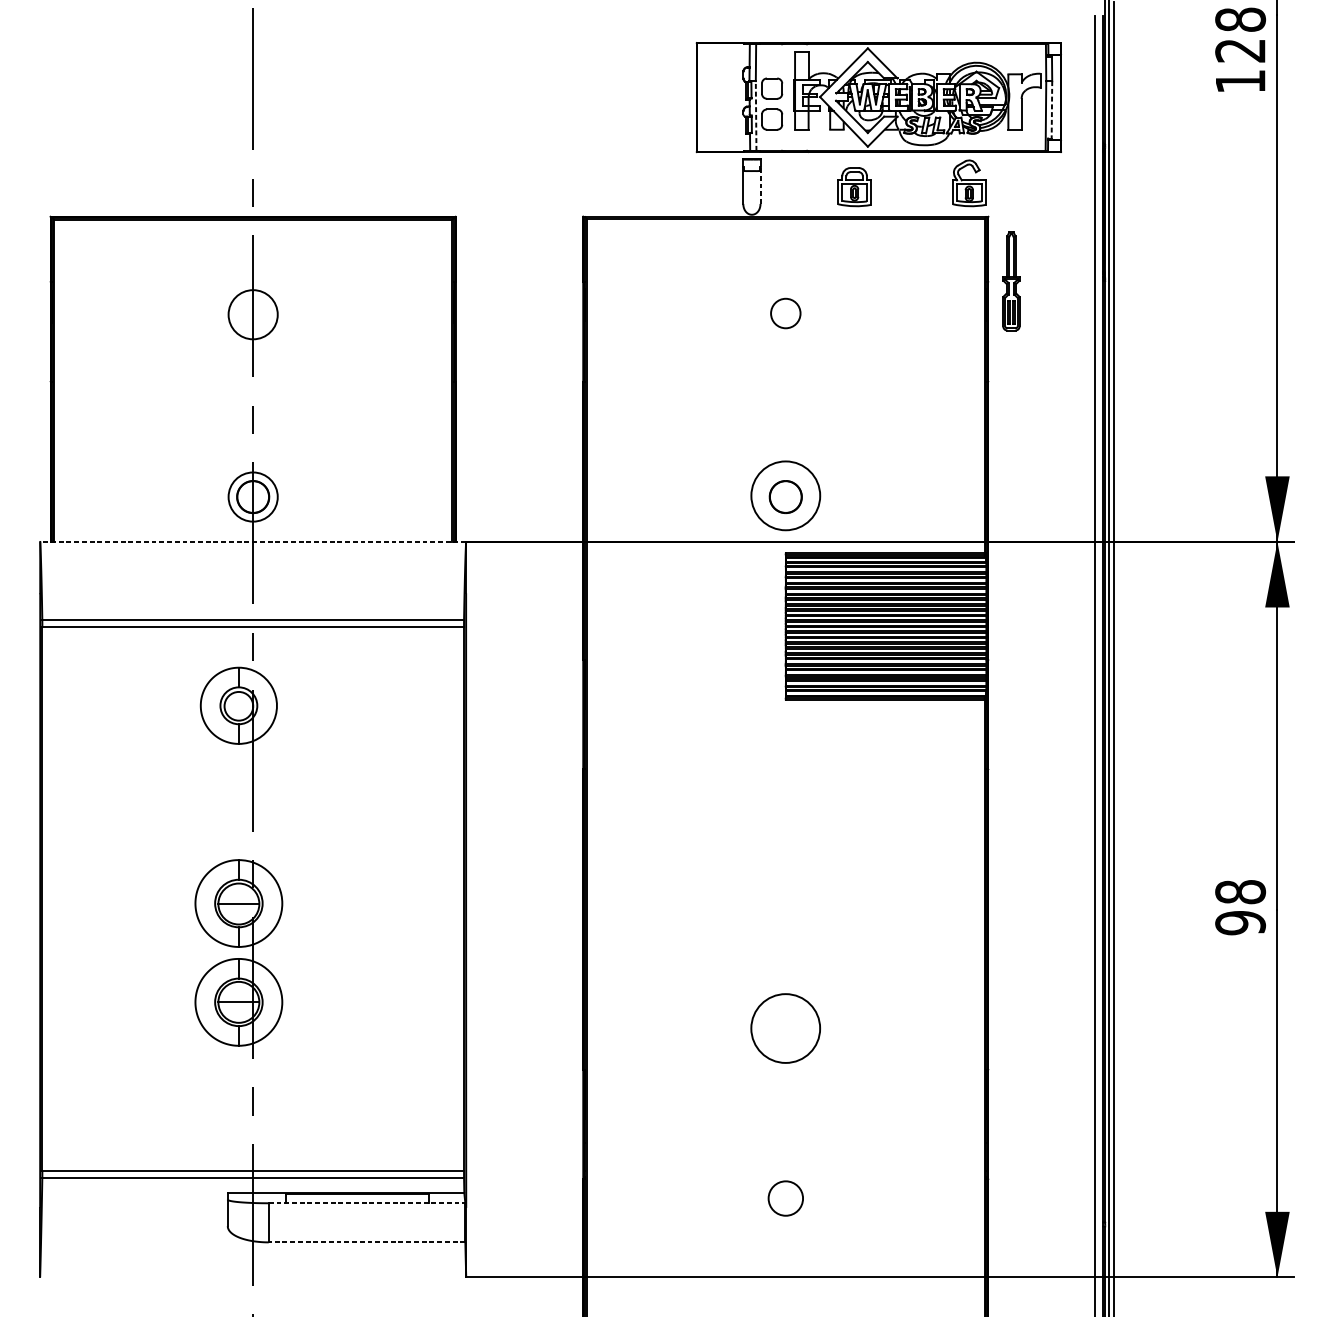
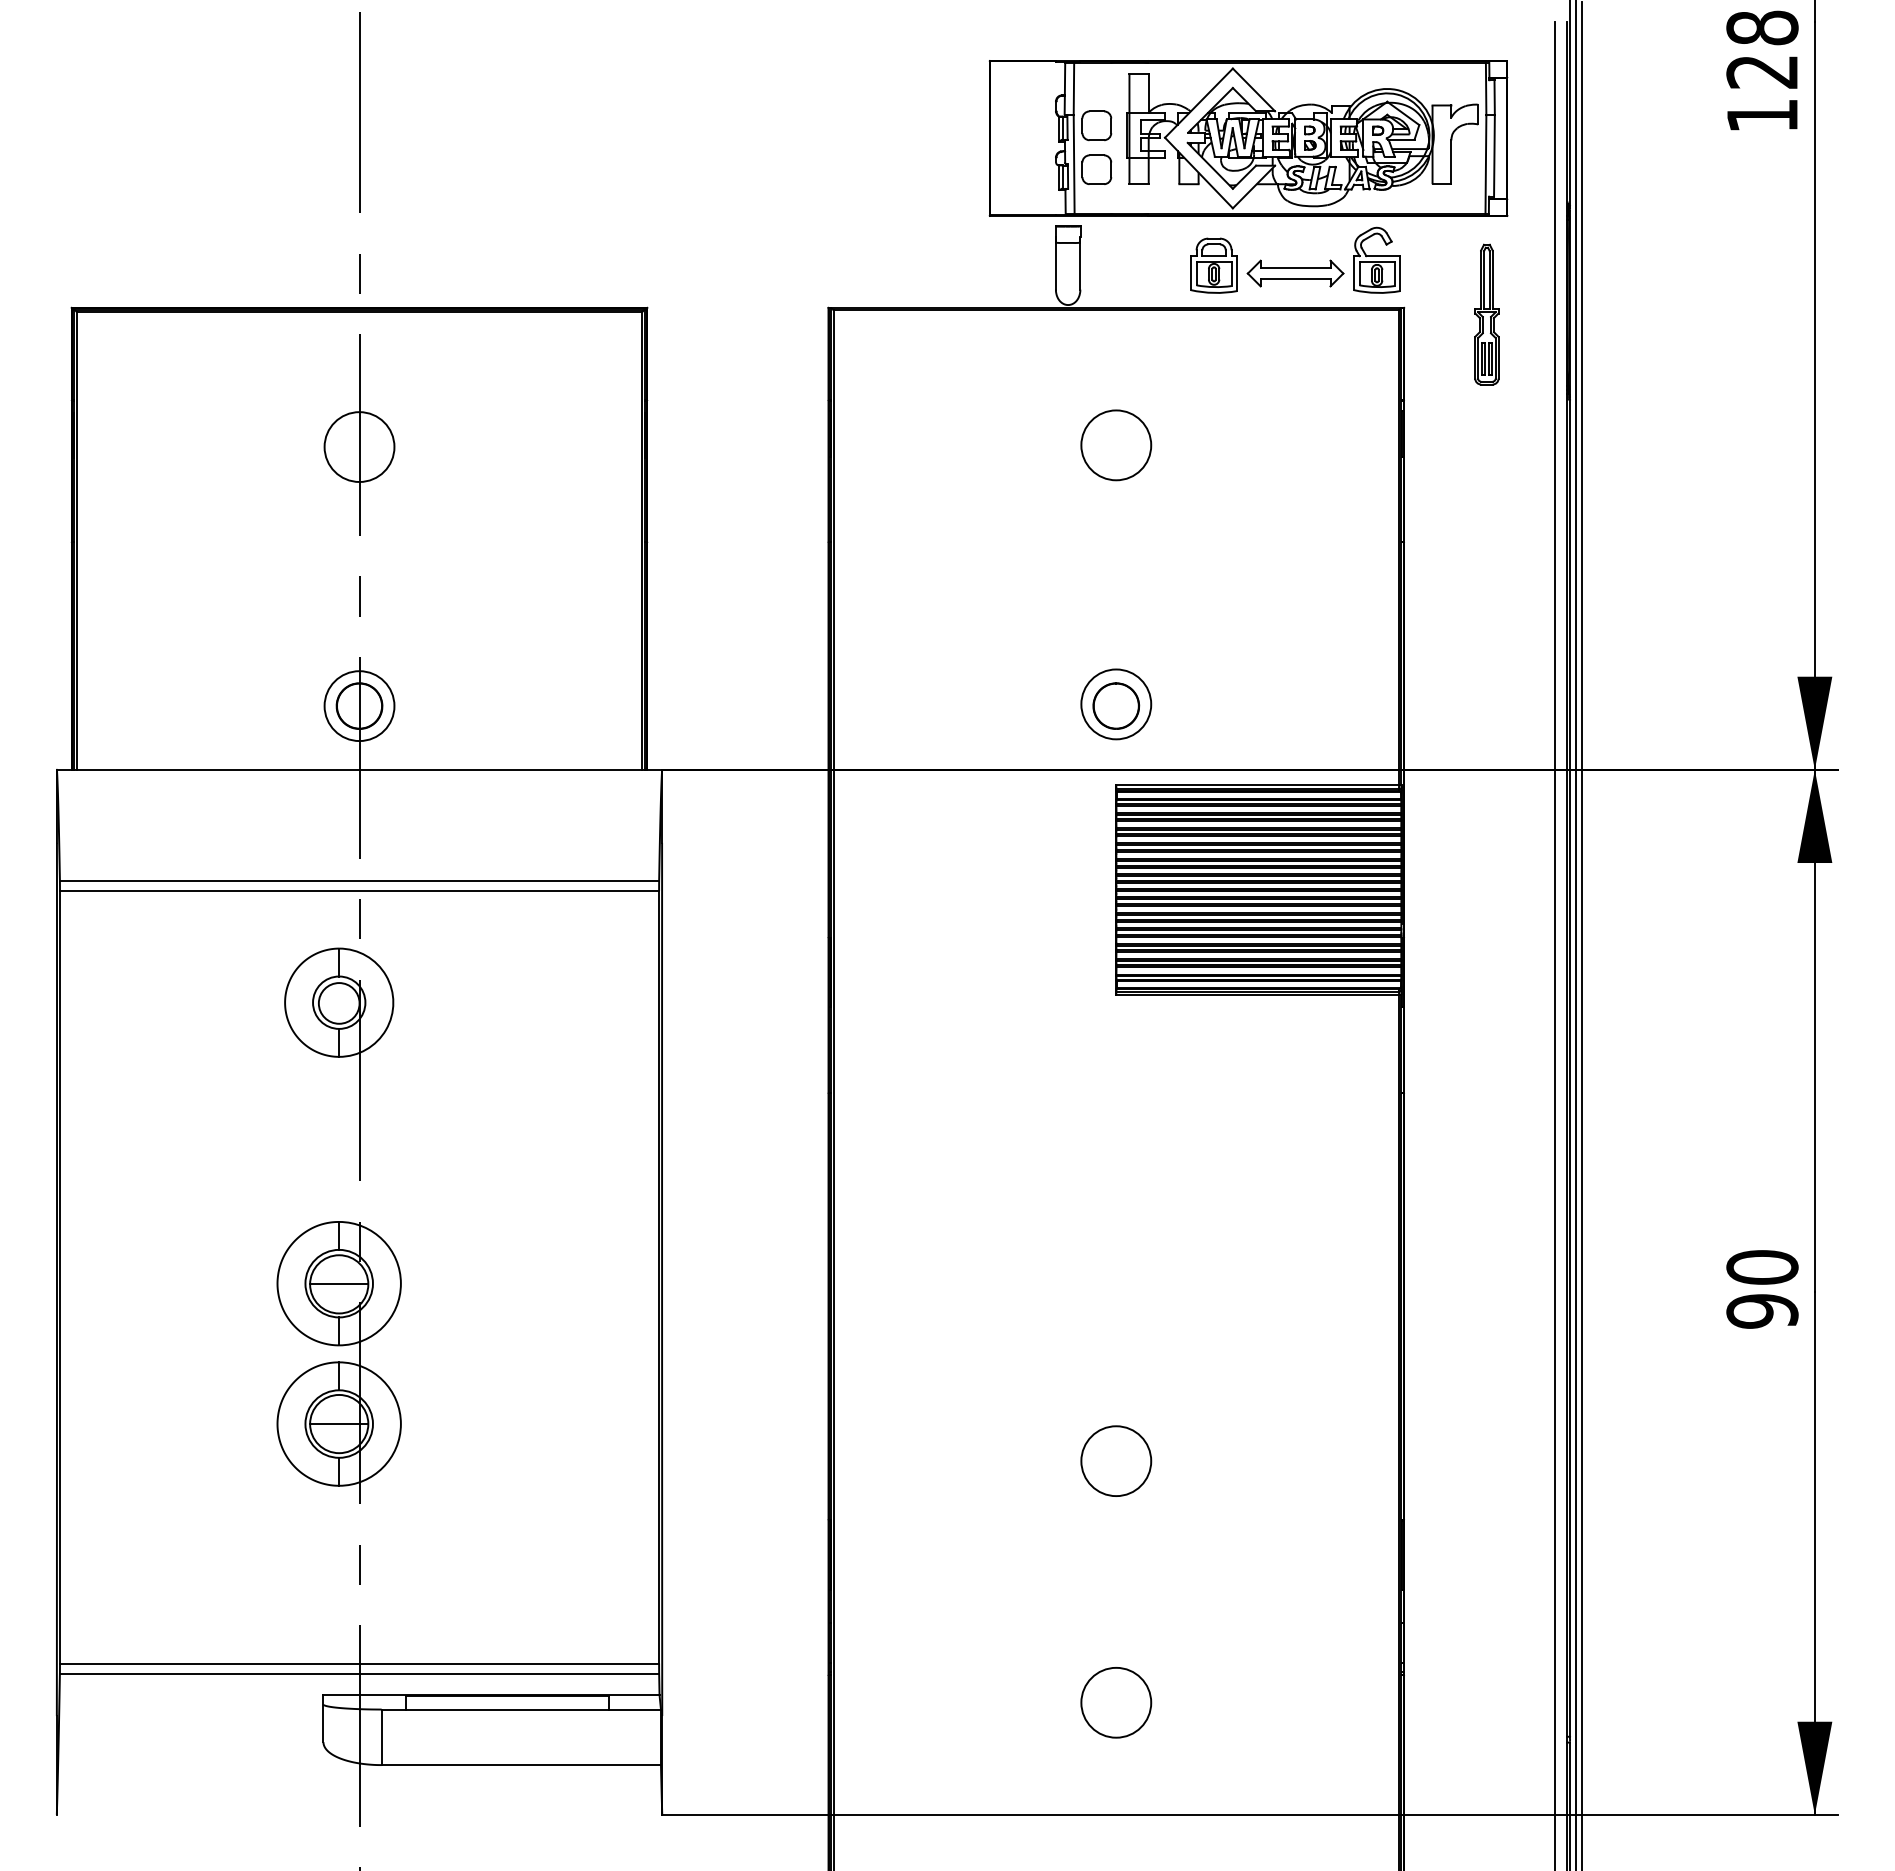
line: (1051, 109) -> (1494, 155), dashed -> solid
line: (756, 115) -> (1074, 164), dashed -> solid
line: (760, 185) -> (1080, 263), dashed -> solid
part: (911, 192) -> (1295, 273), added
part: (1011, 281) -> (1486, 314), moved
circle: (785, 313) -> (1116, 445), size x1.67
circle: (785, 495) -> (1116, 704), size x0.71
line: (253, 541) -> (359, 769), dashed -> solid
text: (1240, 892) -> (1762, 1267), 98 -> 90
circle: (785, 1027) -> (1116, 1460), size x0.71
circle: (785, 1198) -> (1116, 1702), size x1.43
line: (367, 1203) -> (521, 1709), dashed -> solid
line: (367, 1242) -> (521, 1765), dashed -> solid

